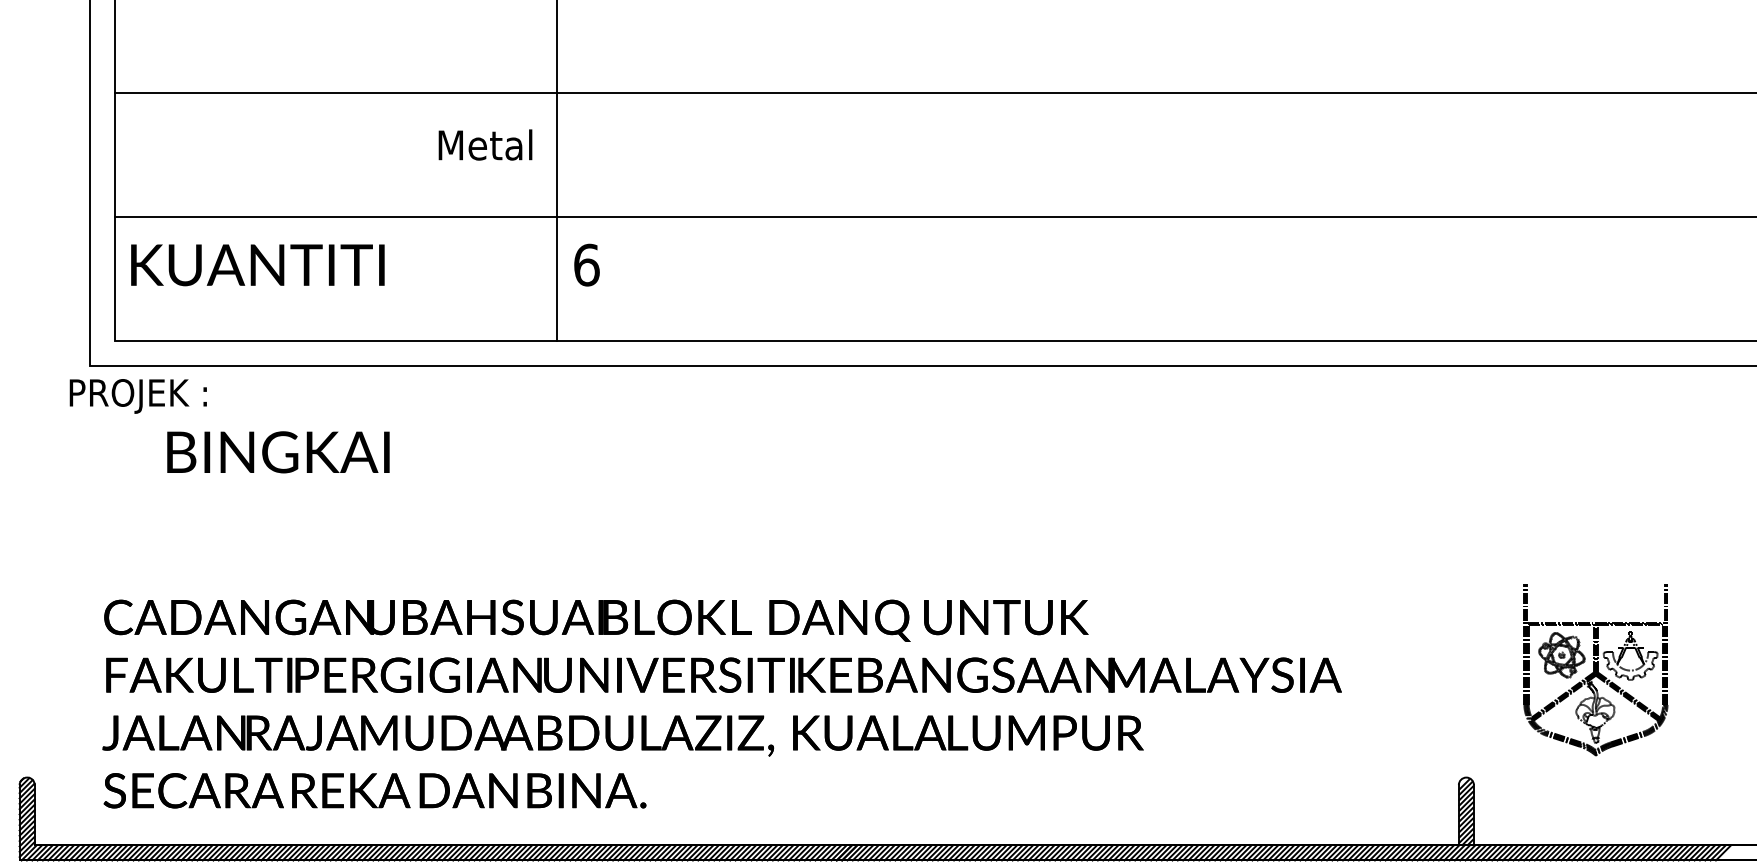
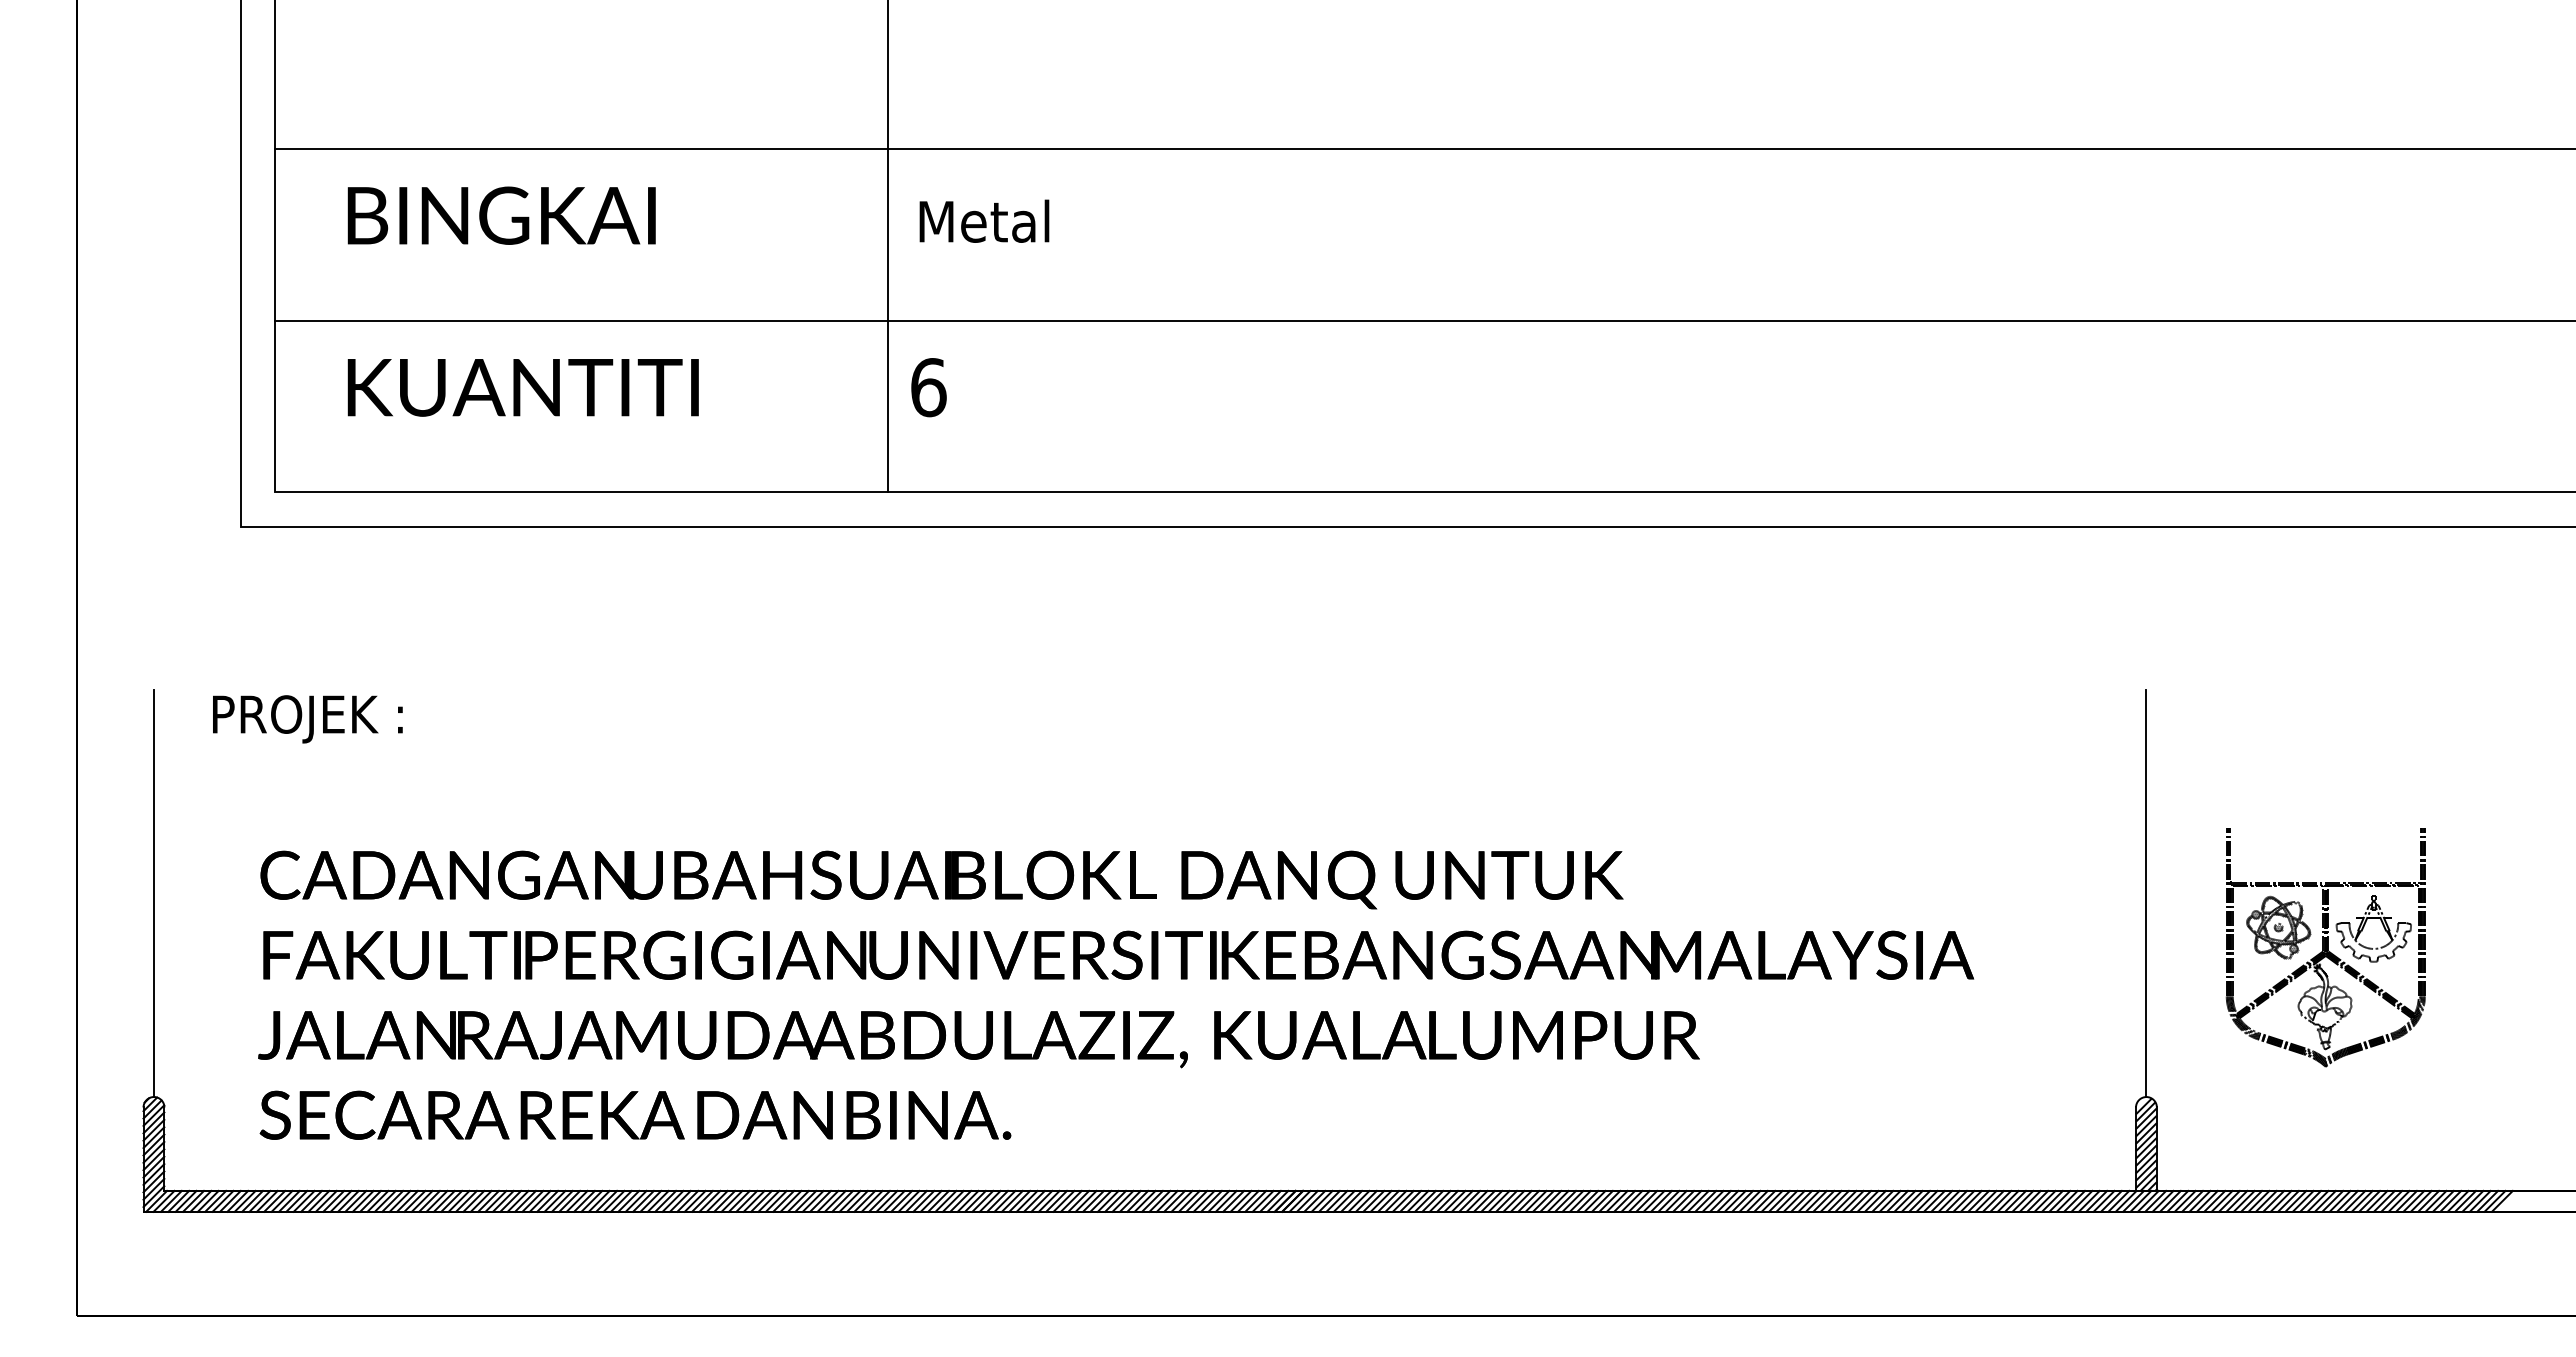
text: (485, 144) -> (984, 220), moved
text: (257, 265) -> (522, 387), moved
text: (138, 396) -> (307, 719), moved
text: (278, 452) -> (501, 215), moved
line: (26, 630) -> (153, 893), added
line: (1466, 630) -> (2146, 893), added

